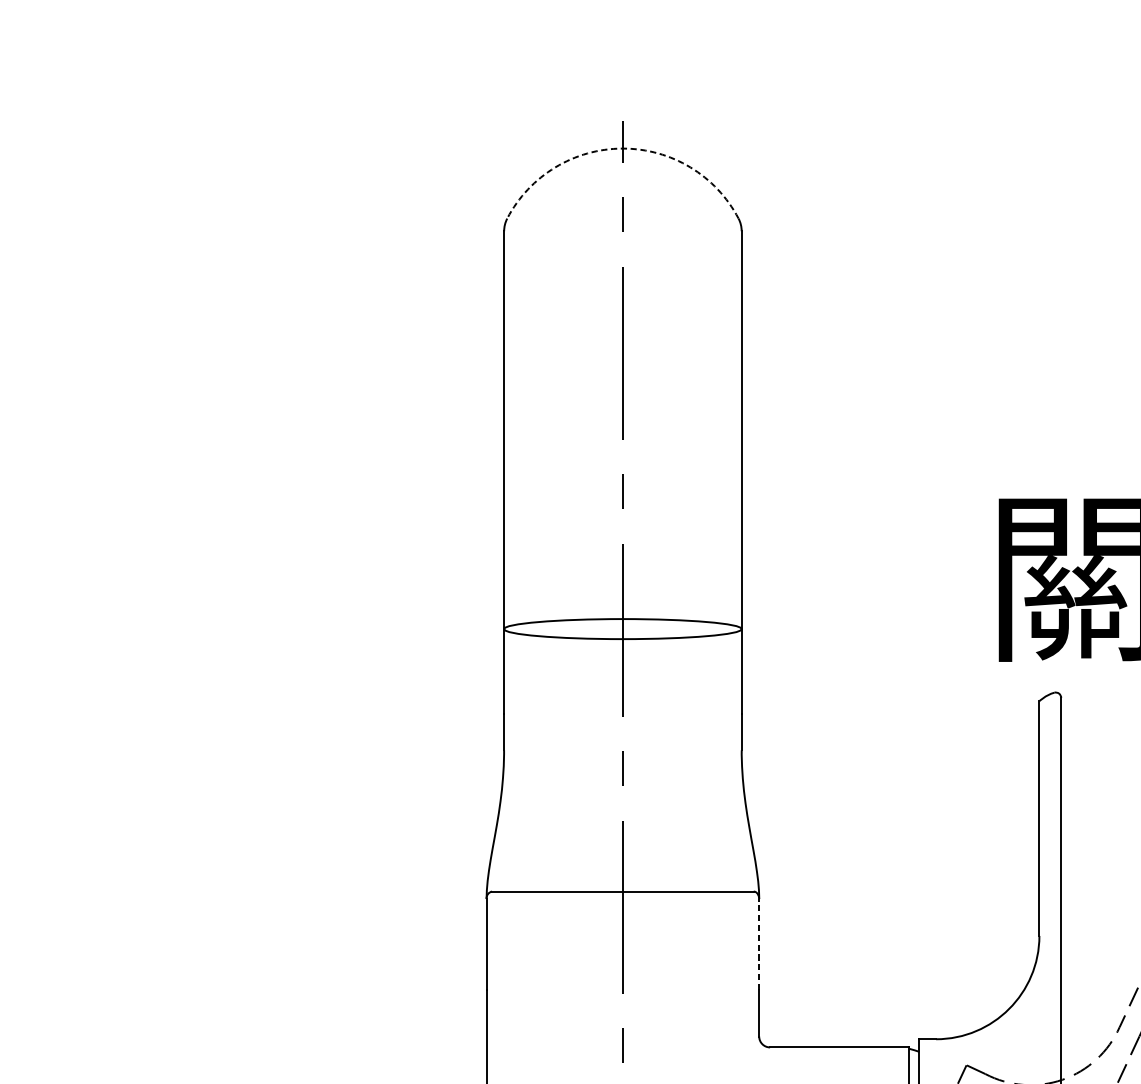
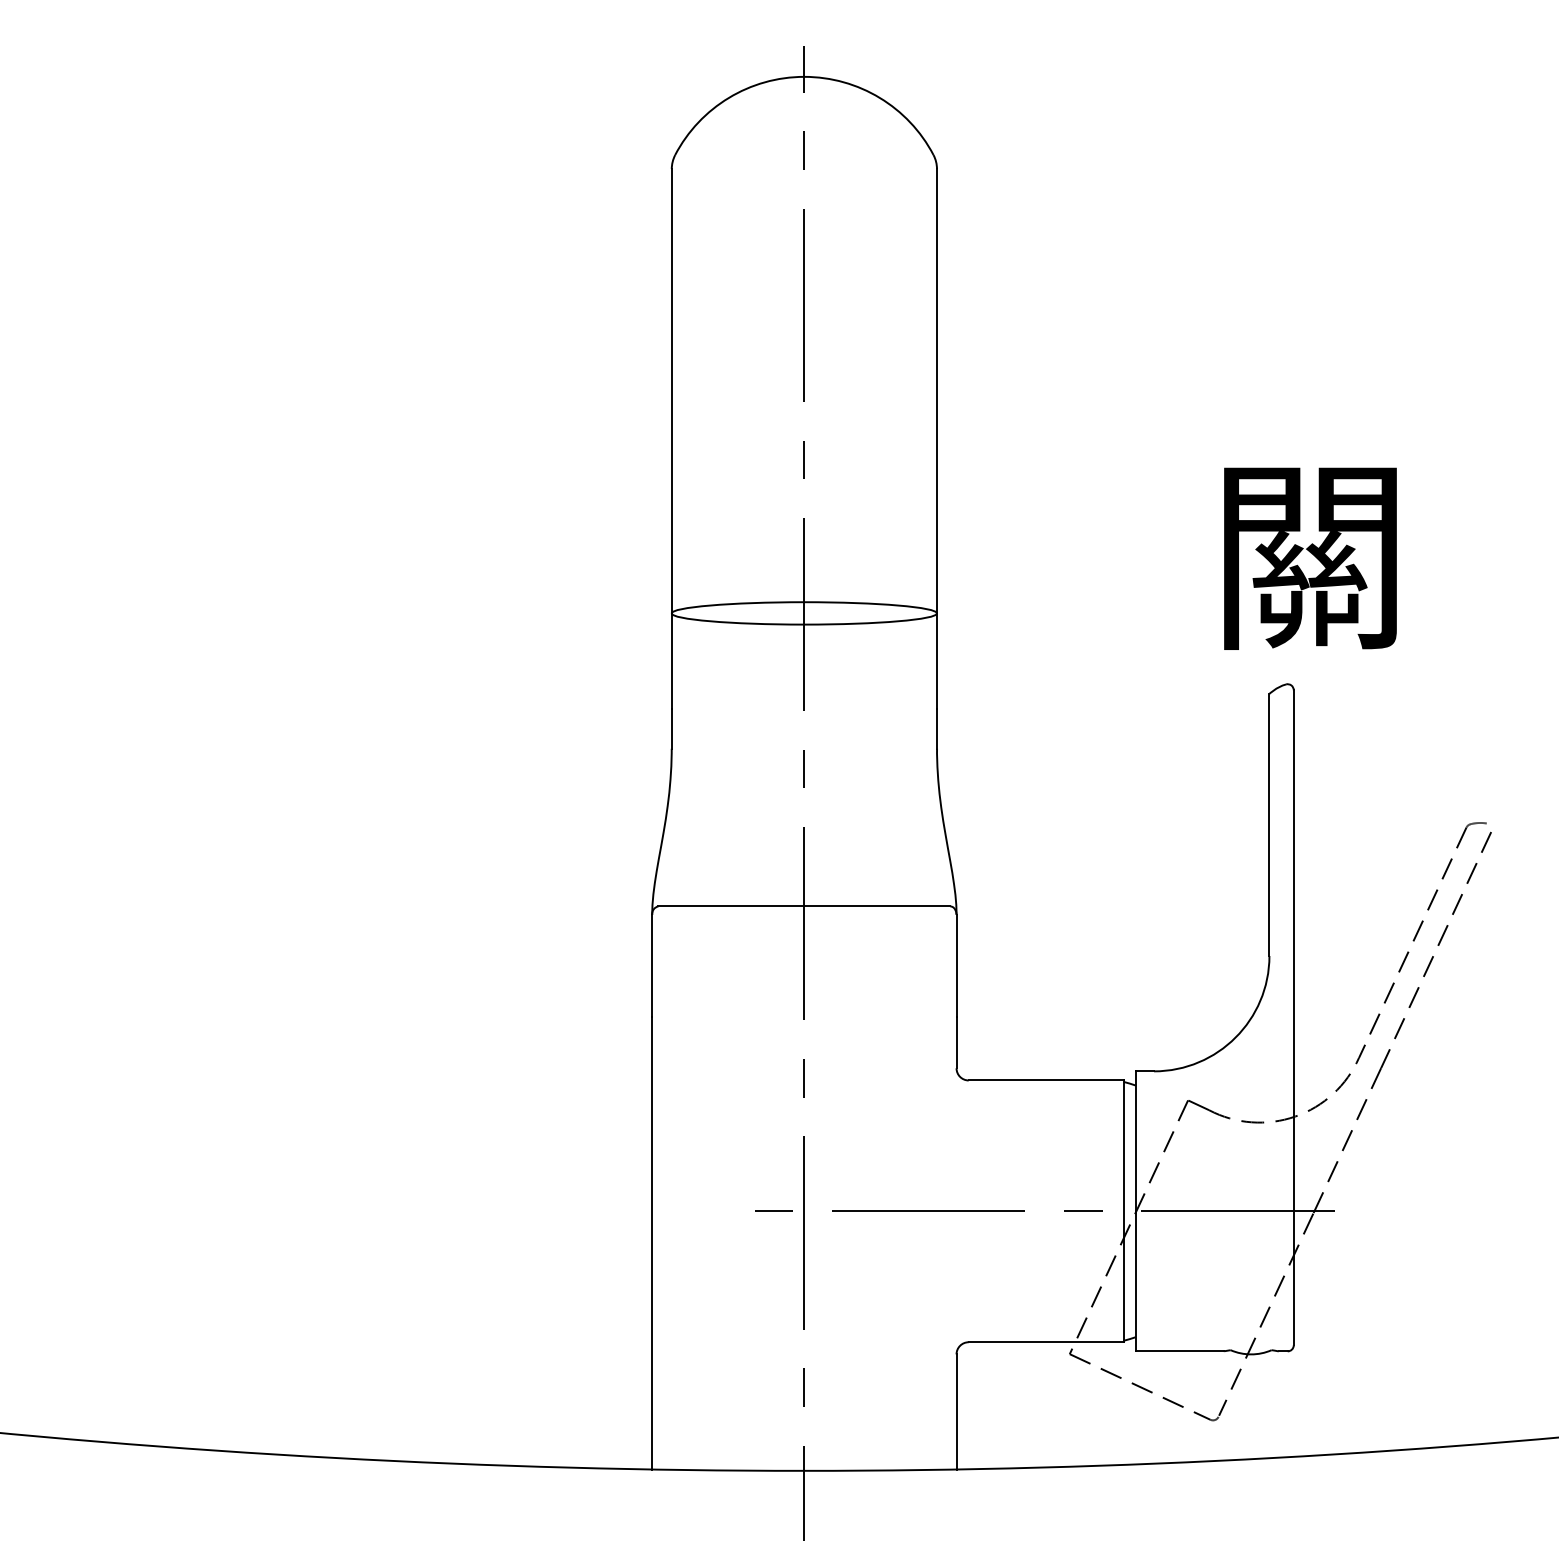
arc: (623, 148) -> (804, 76), dashed -> solid
line: (759, 944) -> (956, 965), dashed -> solid

